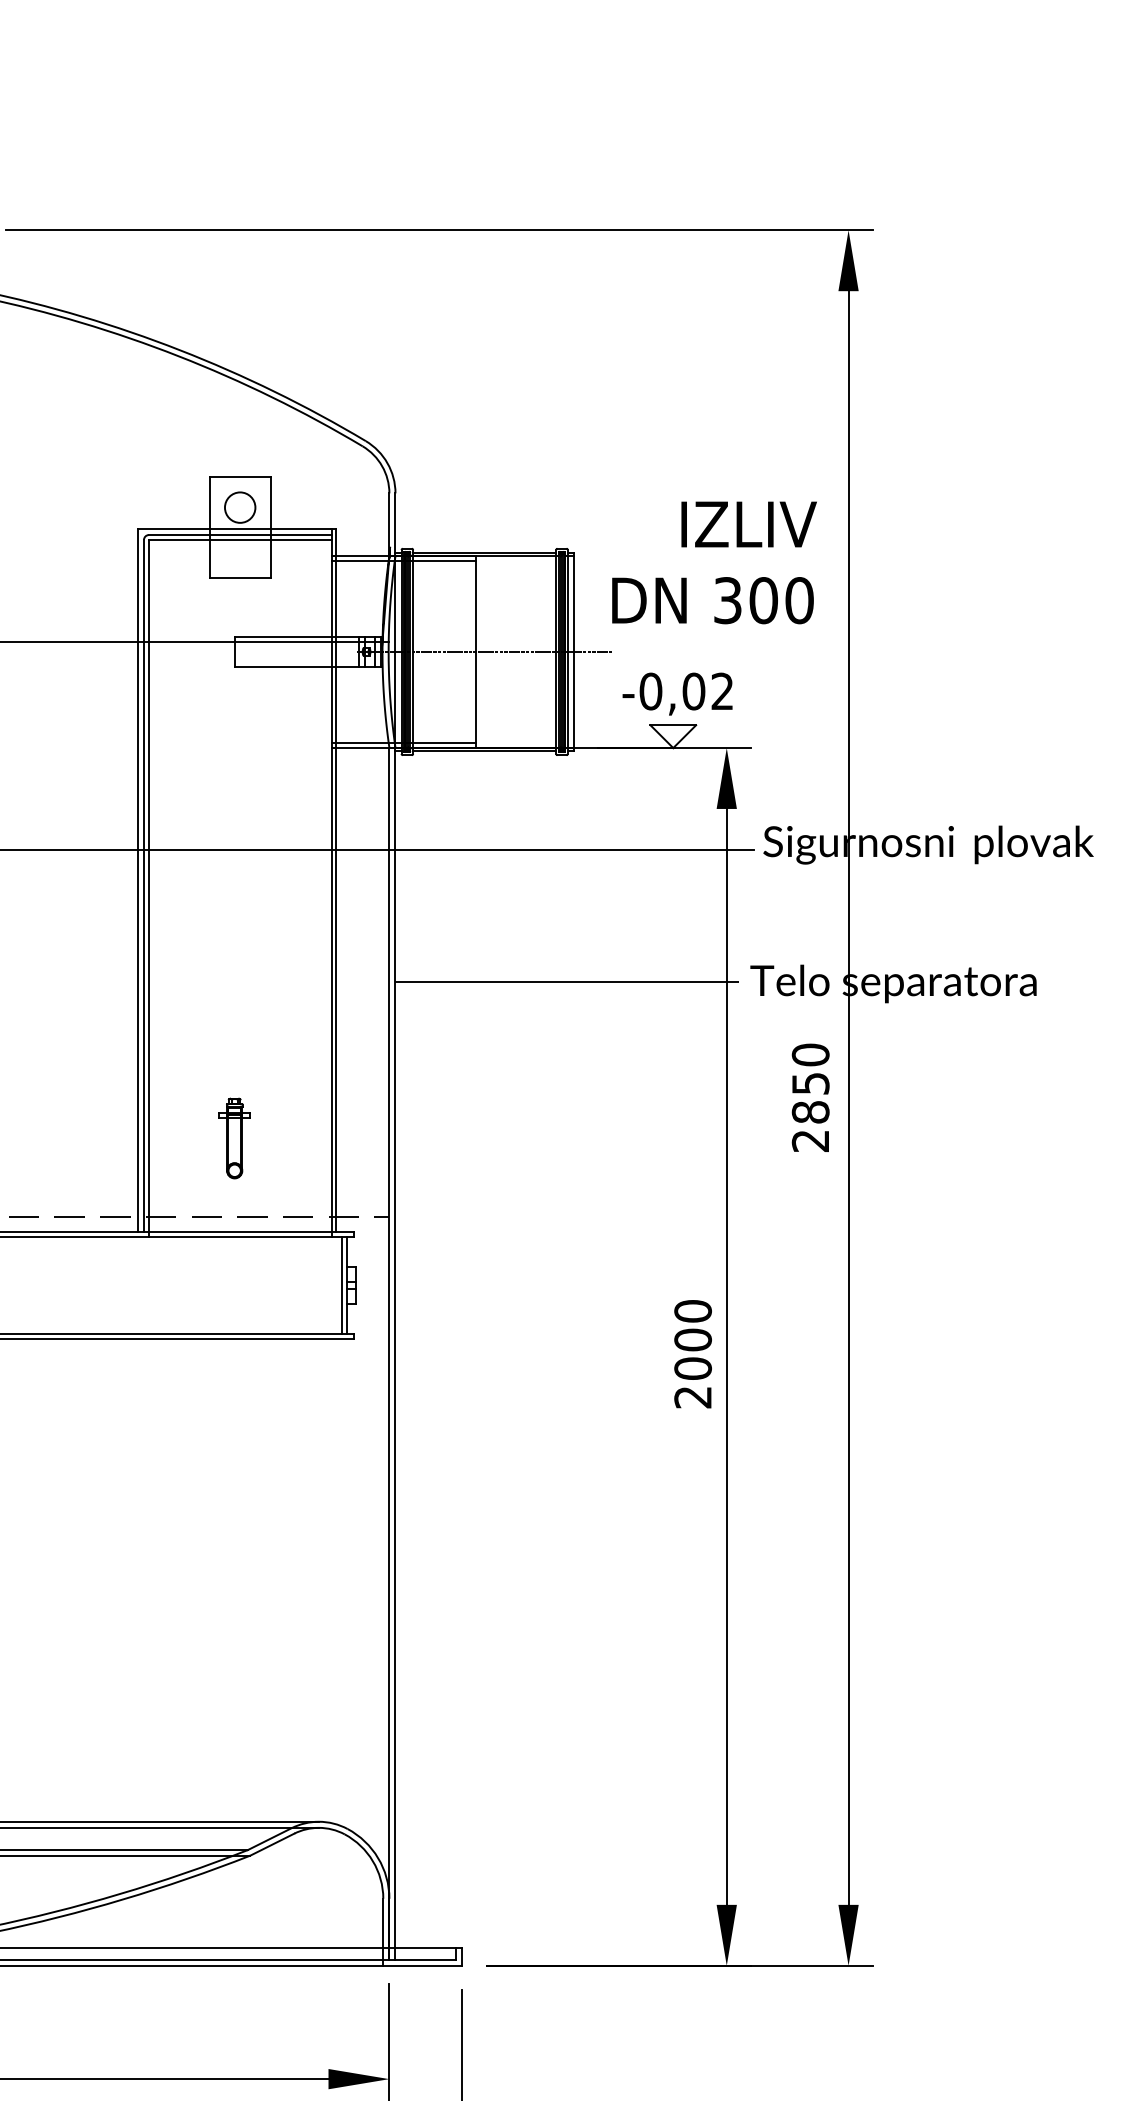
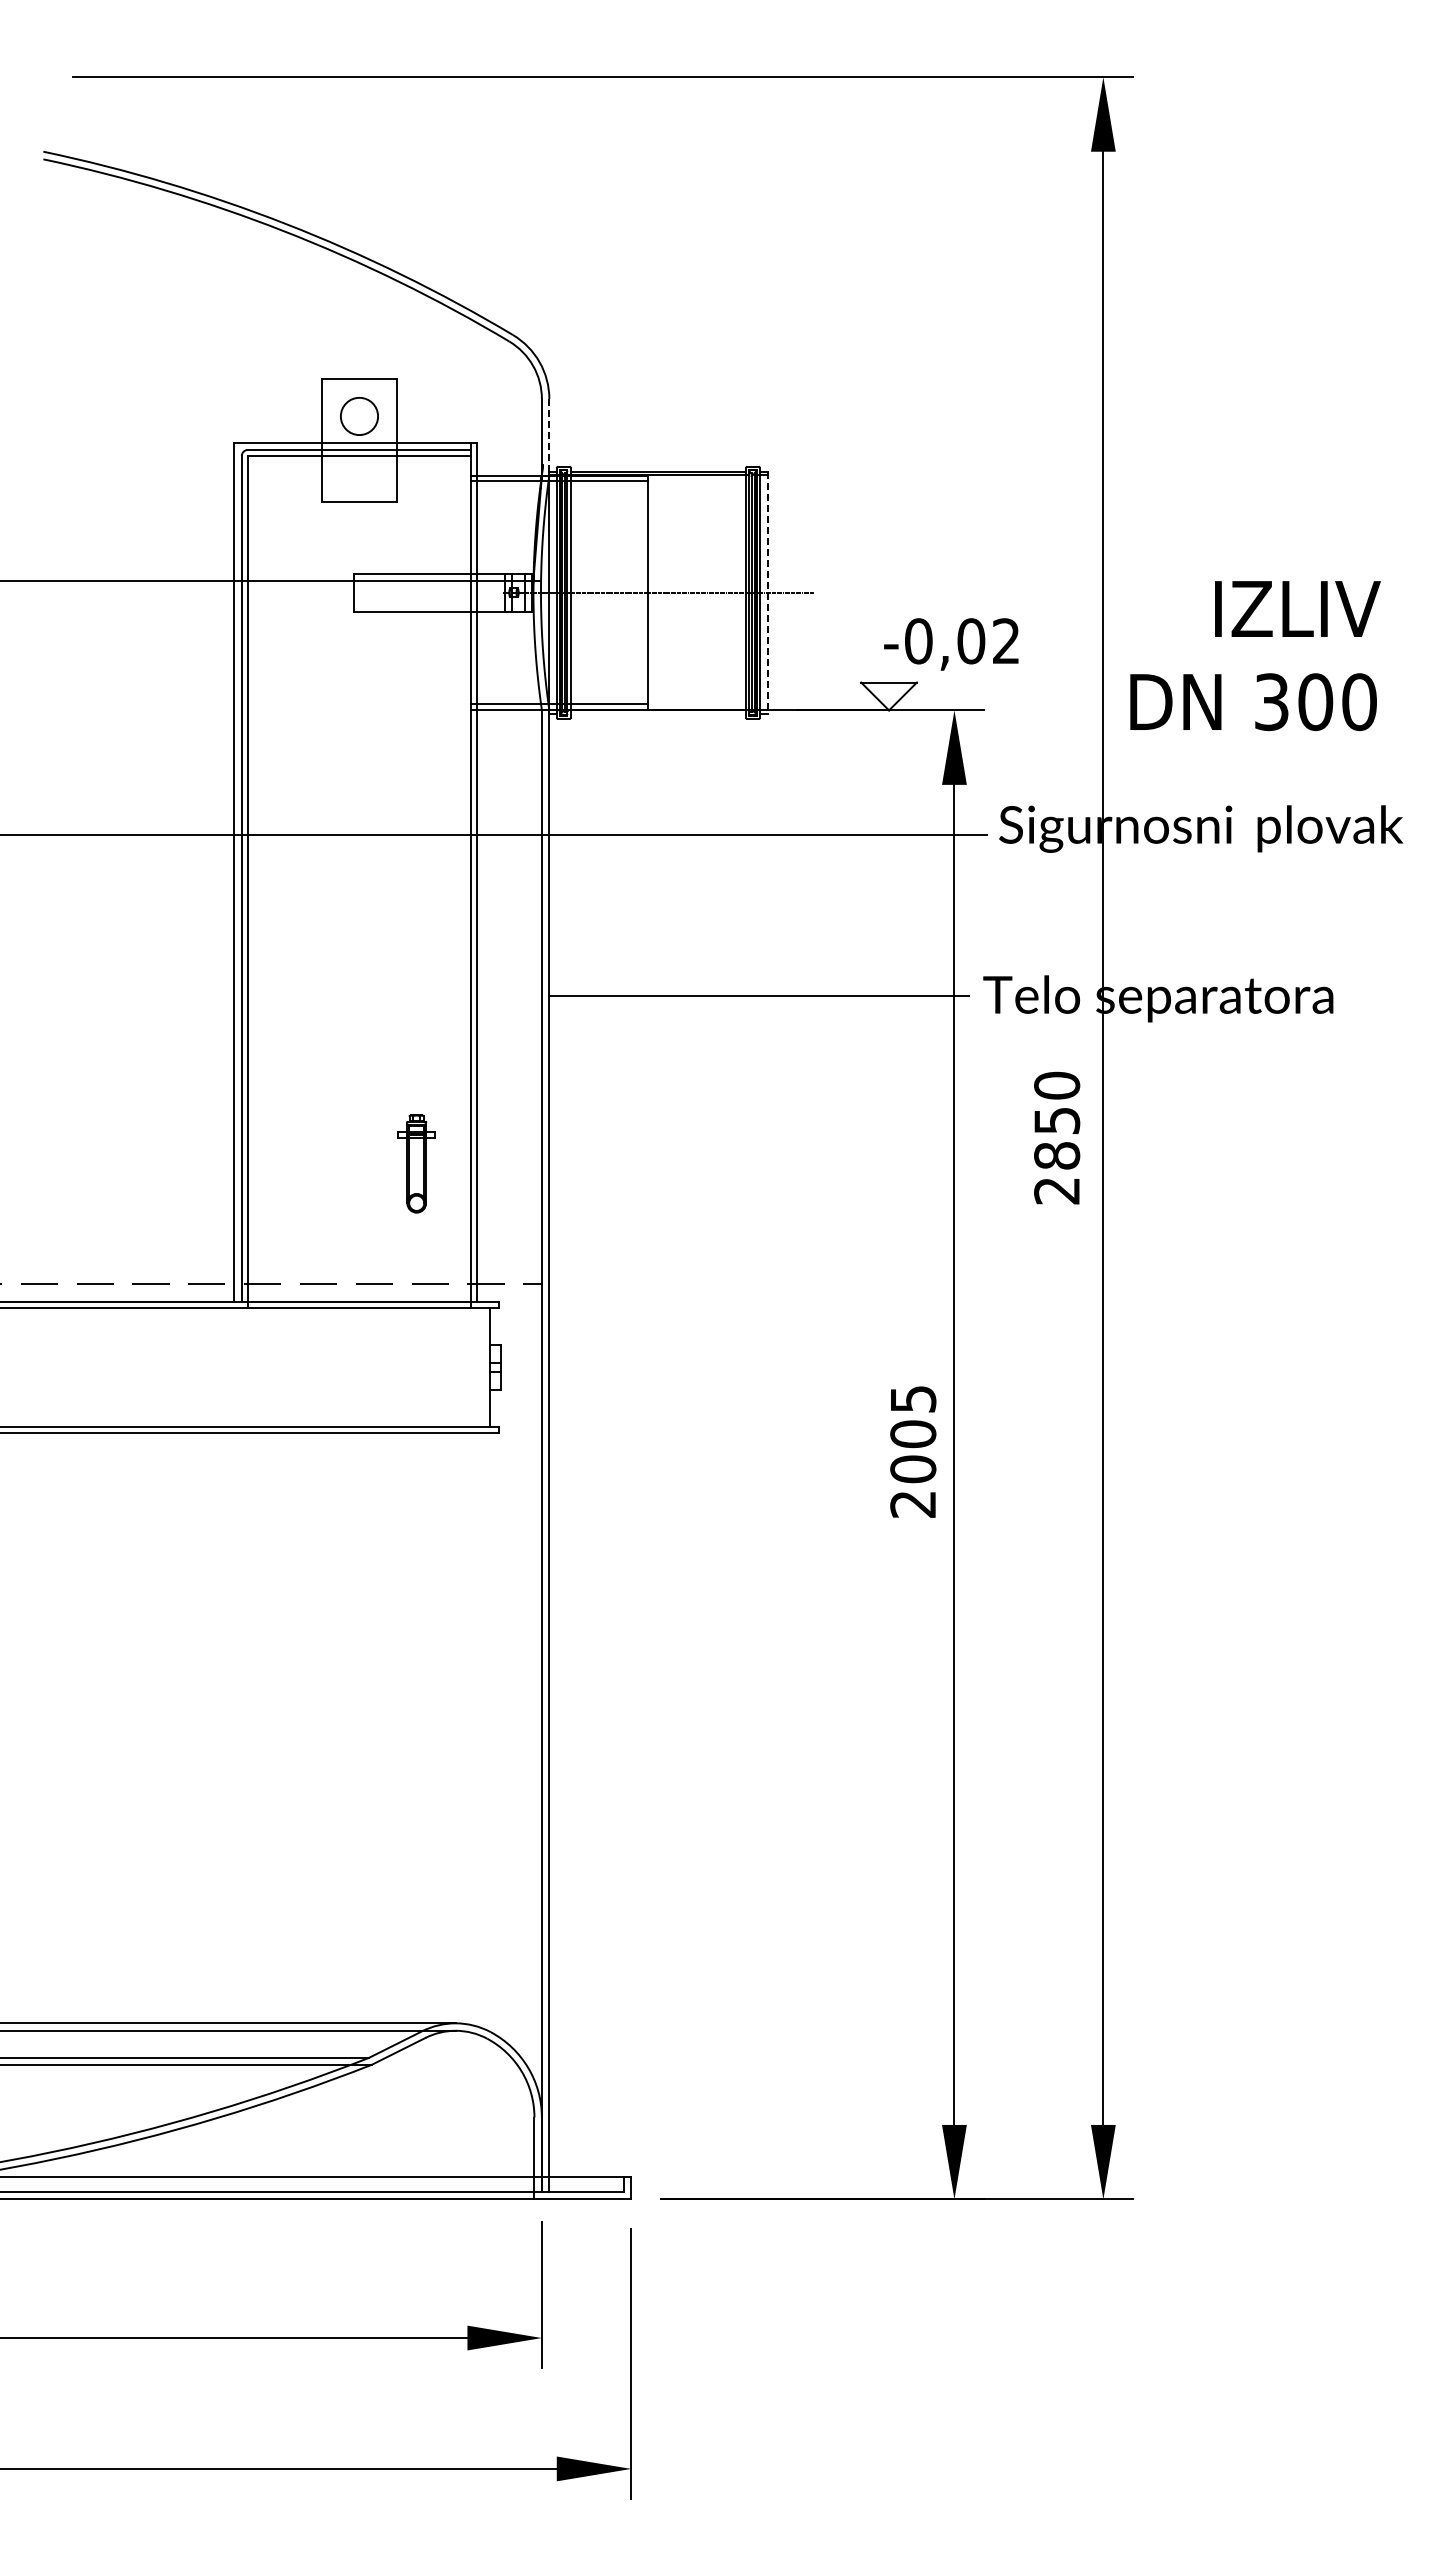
line: (395, 523) -> (549, 435), solid -> dashed
text: (714, 563) -> (1255, 656), moved
line: (573, 651) -> (767, 592), solid -> dashed
text: (677, 694) -> (951, 644), moved
line: (483, 750) -> (657, 713), removed
part: (234, 1138) -> (416, 1163), moved
line: (341, 1284) -> (483, 1366), removed
text: (693, 1310) -> (913, 1398), 2000 -> 2005

